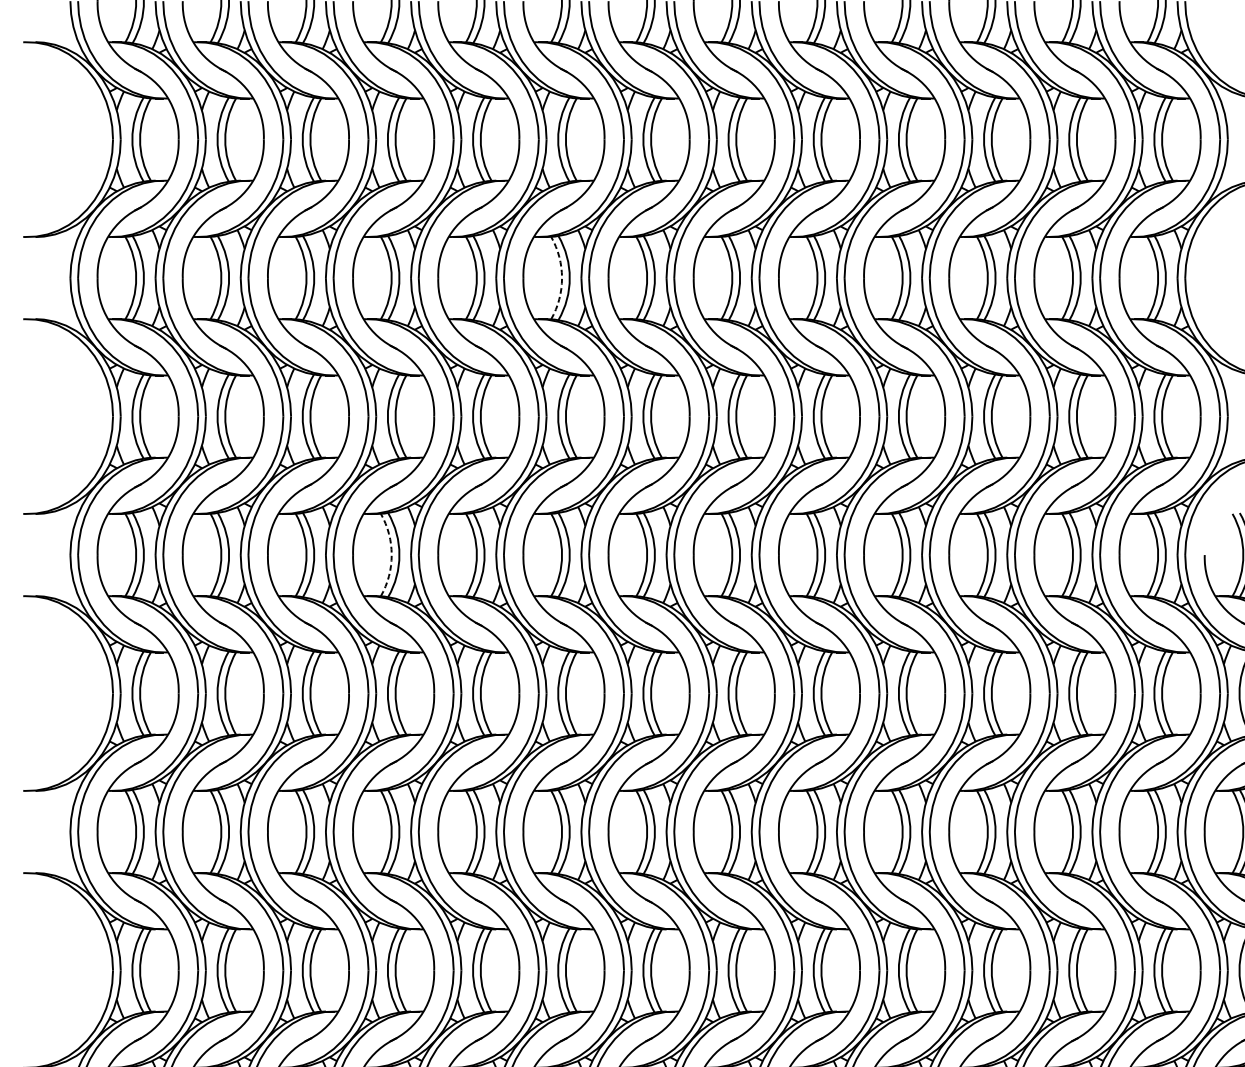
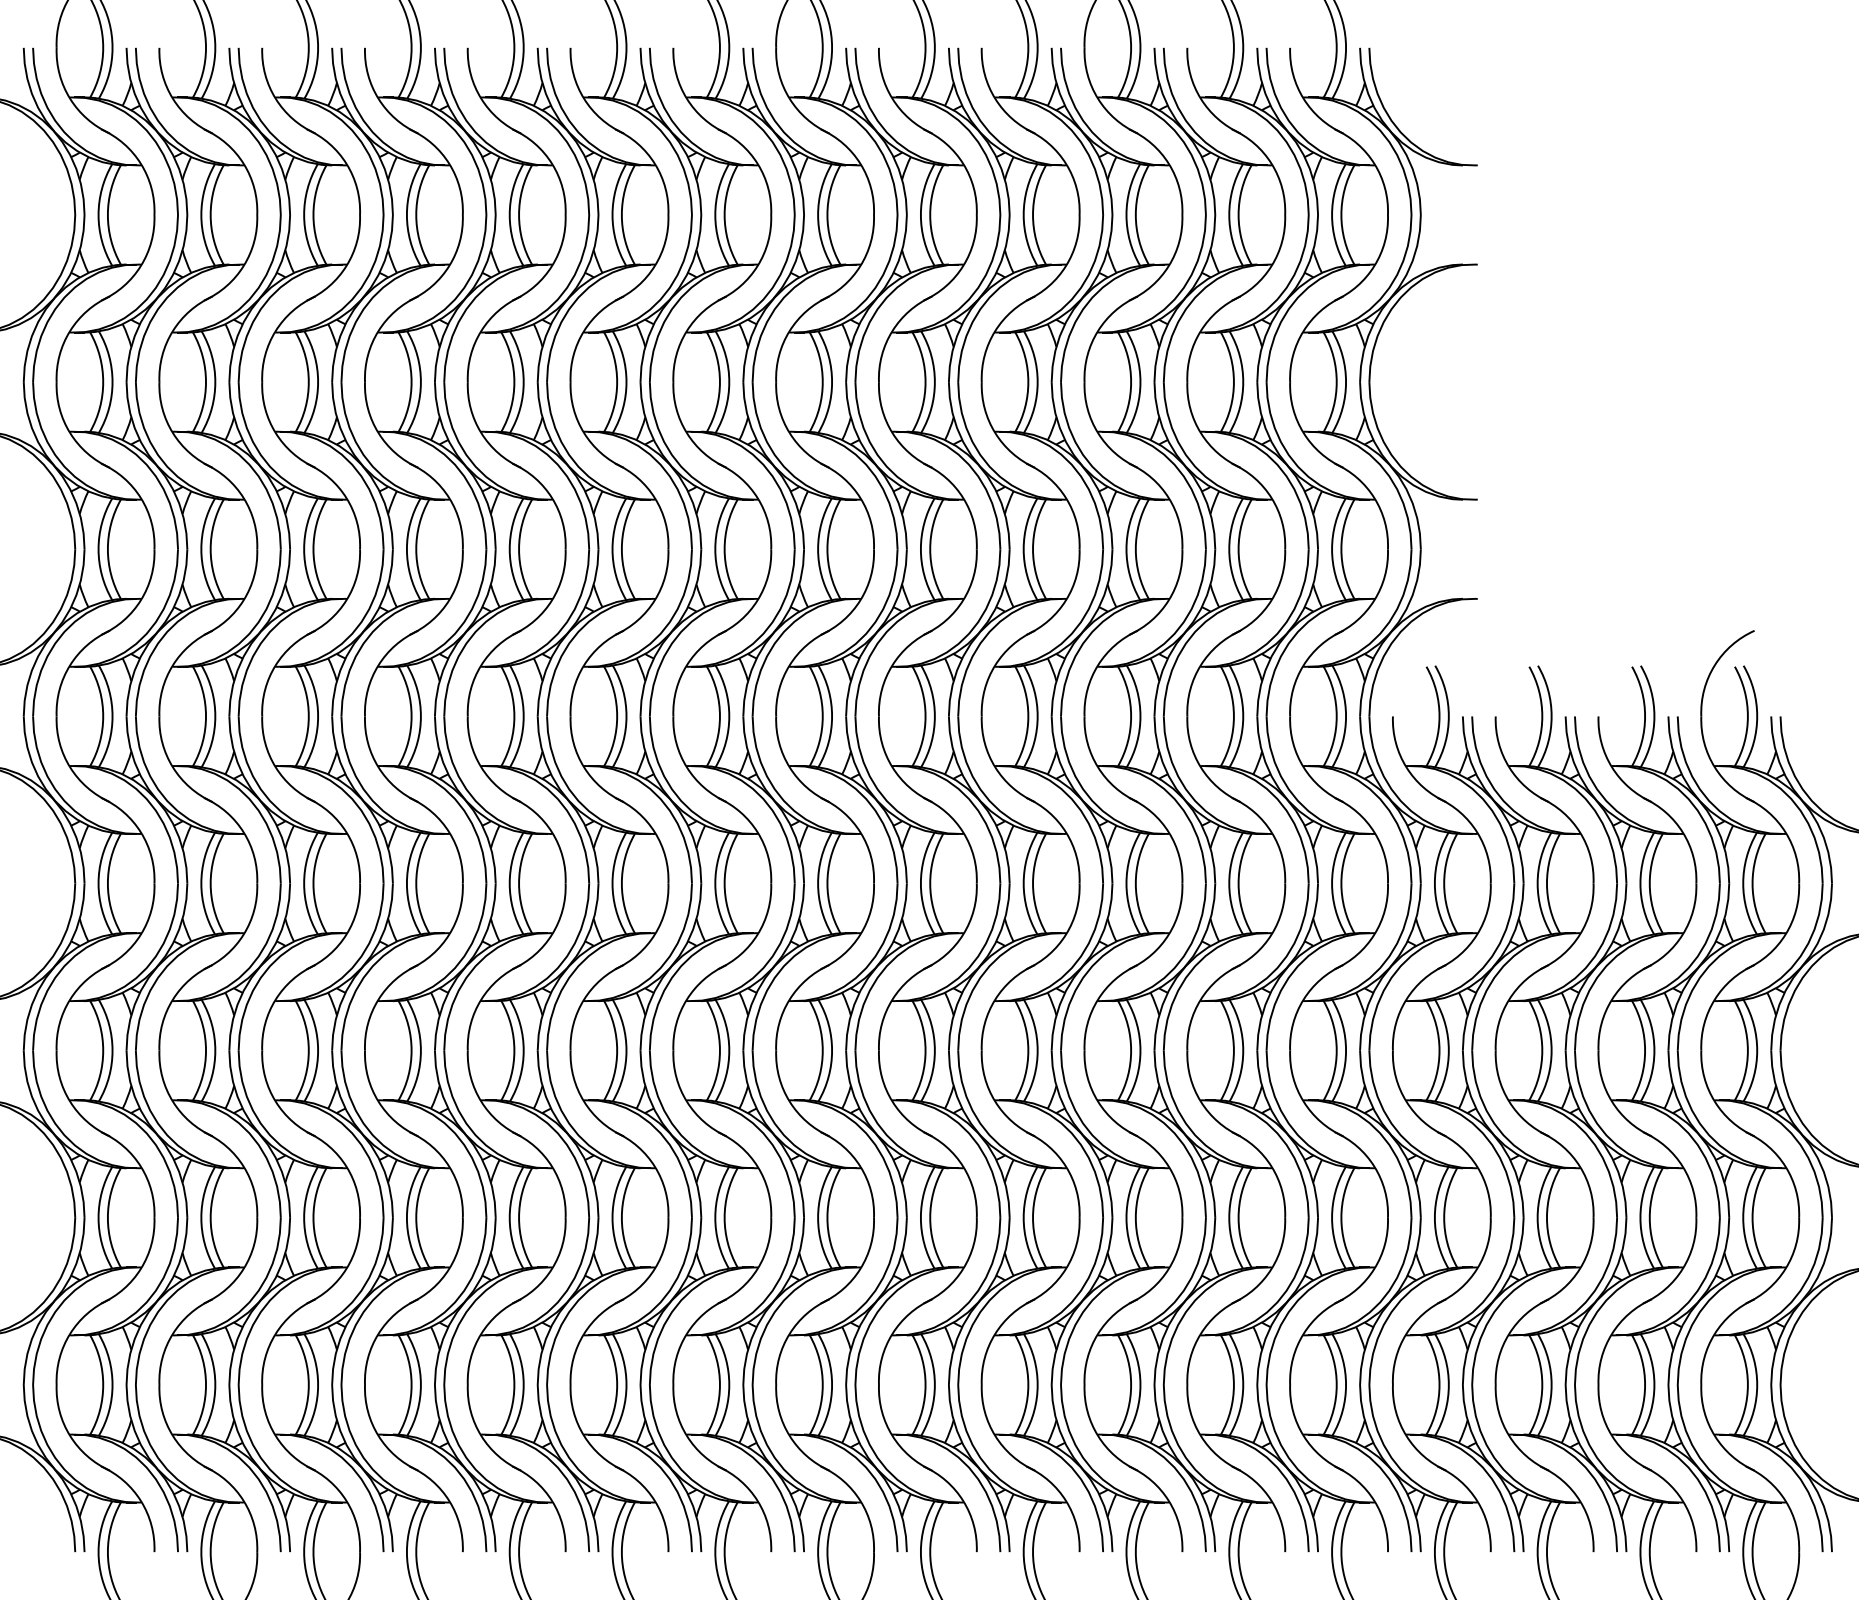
arc: (562, 278) -> (617, 382), dashed -> solid
arc: (391, 555) -> (411, 716), dashed -> solid

